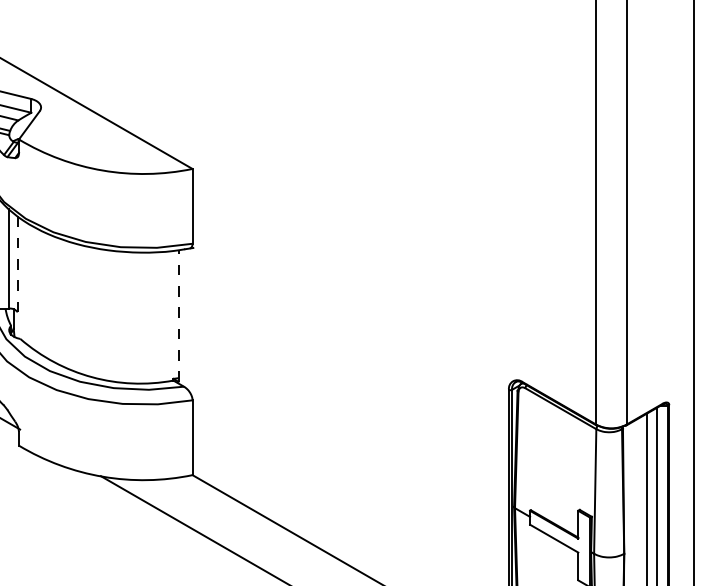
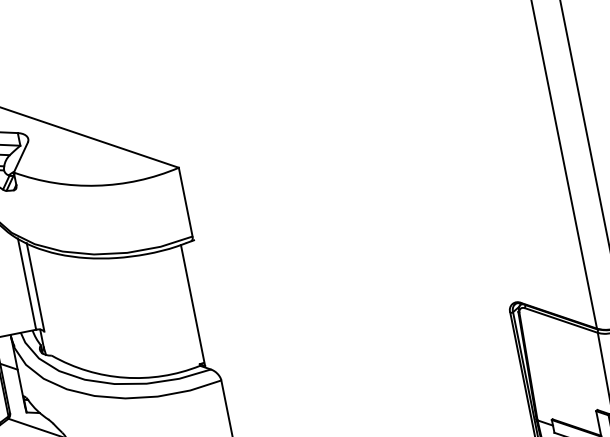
line: (17, 263) -> (35, 286), dashed -> solid
line: (178, 316) -> (193, 305), dashed -> solid

